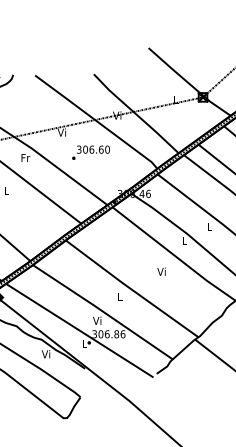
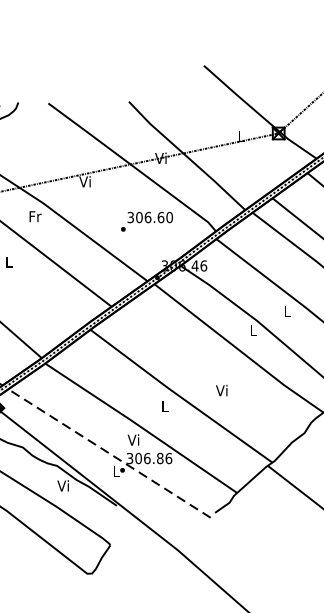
text: (90, 152) -> (146, 221), moved
text: (161, 271) -> (221, 390), moved
line: (79, 330) -> (109, 453), solid -> dashed

